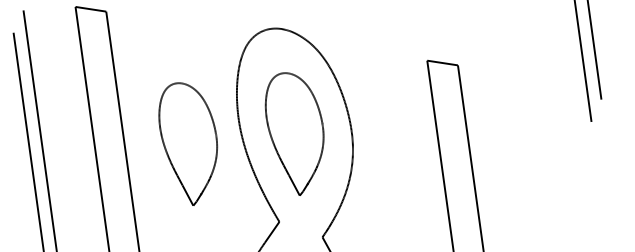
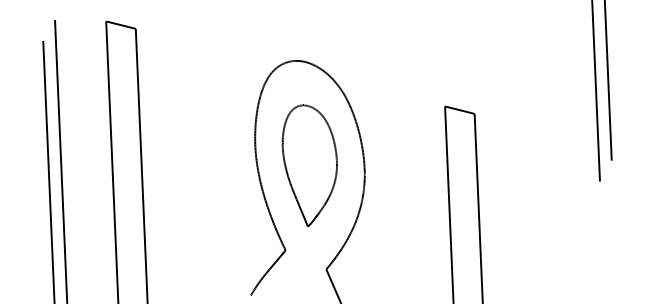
part: (189, 143) -> (204, 165), removed

